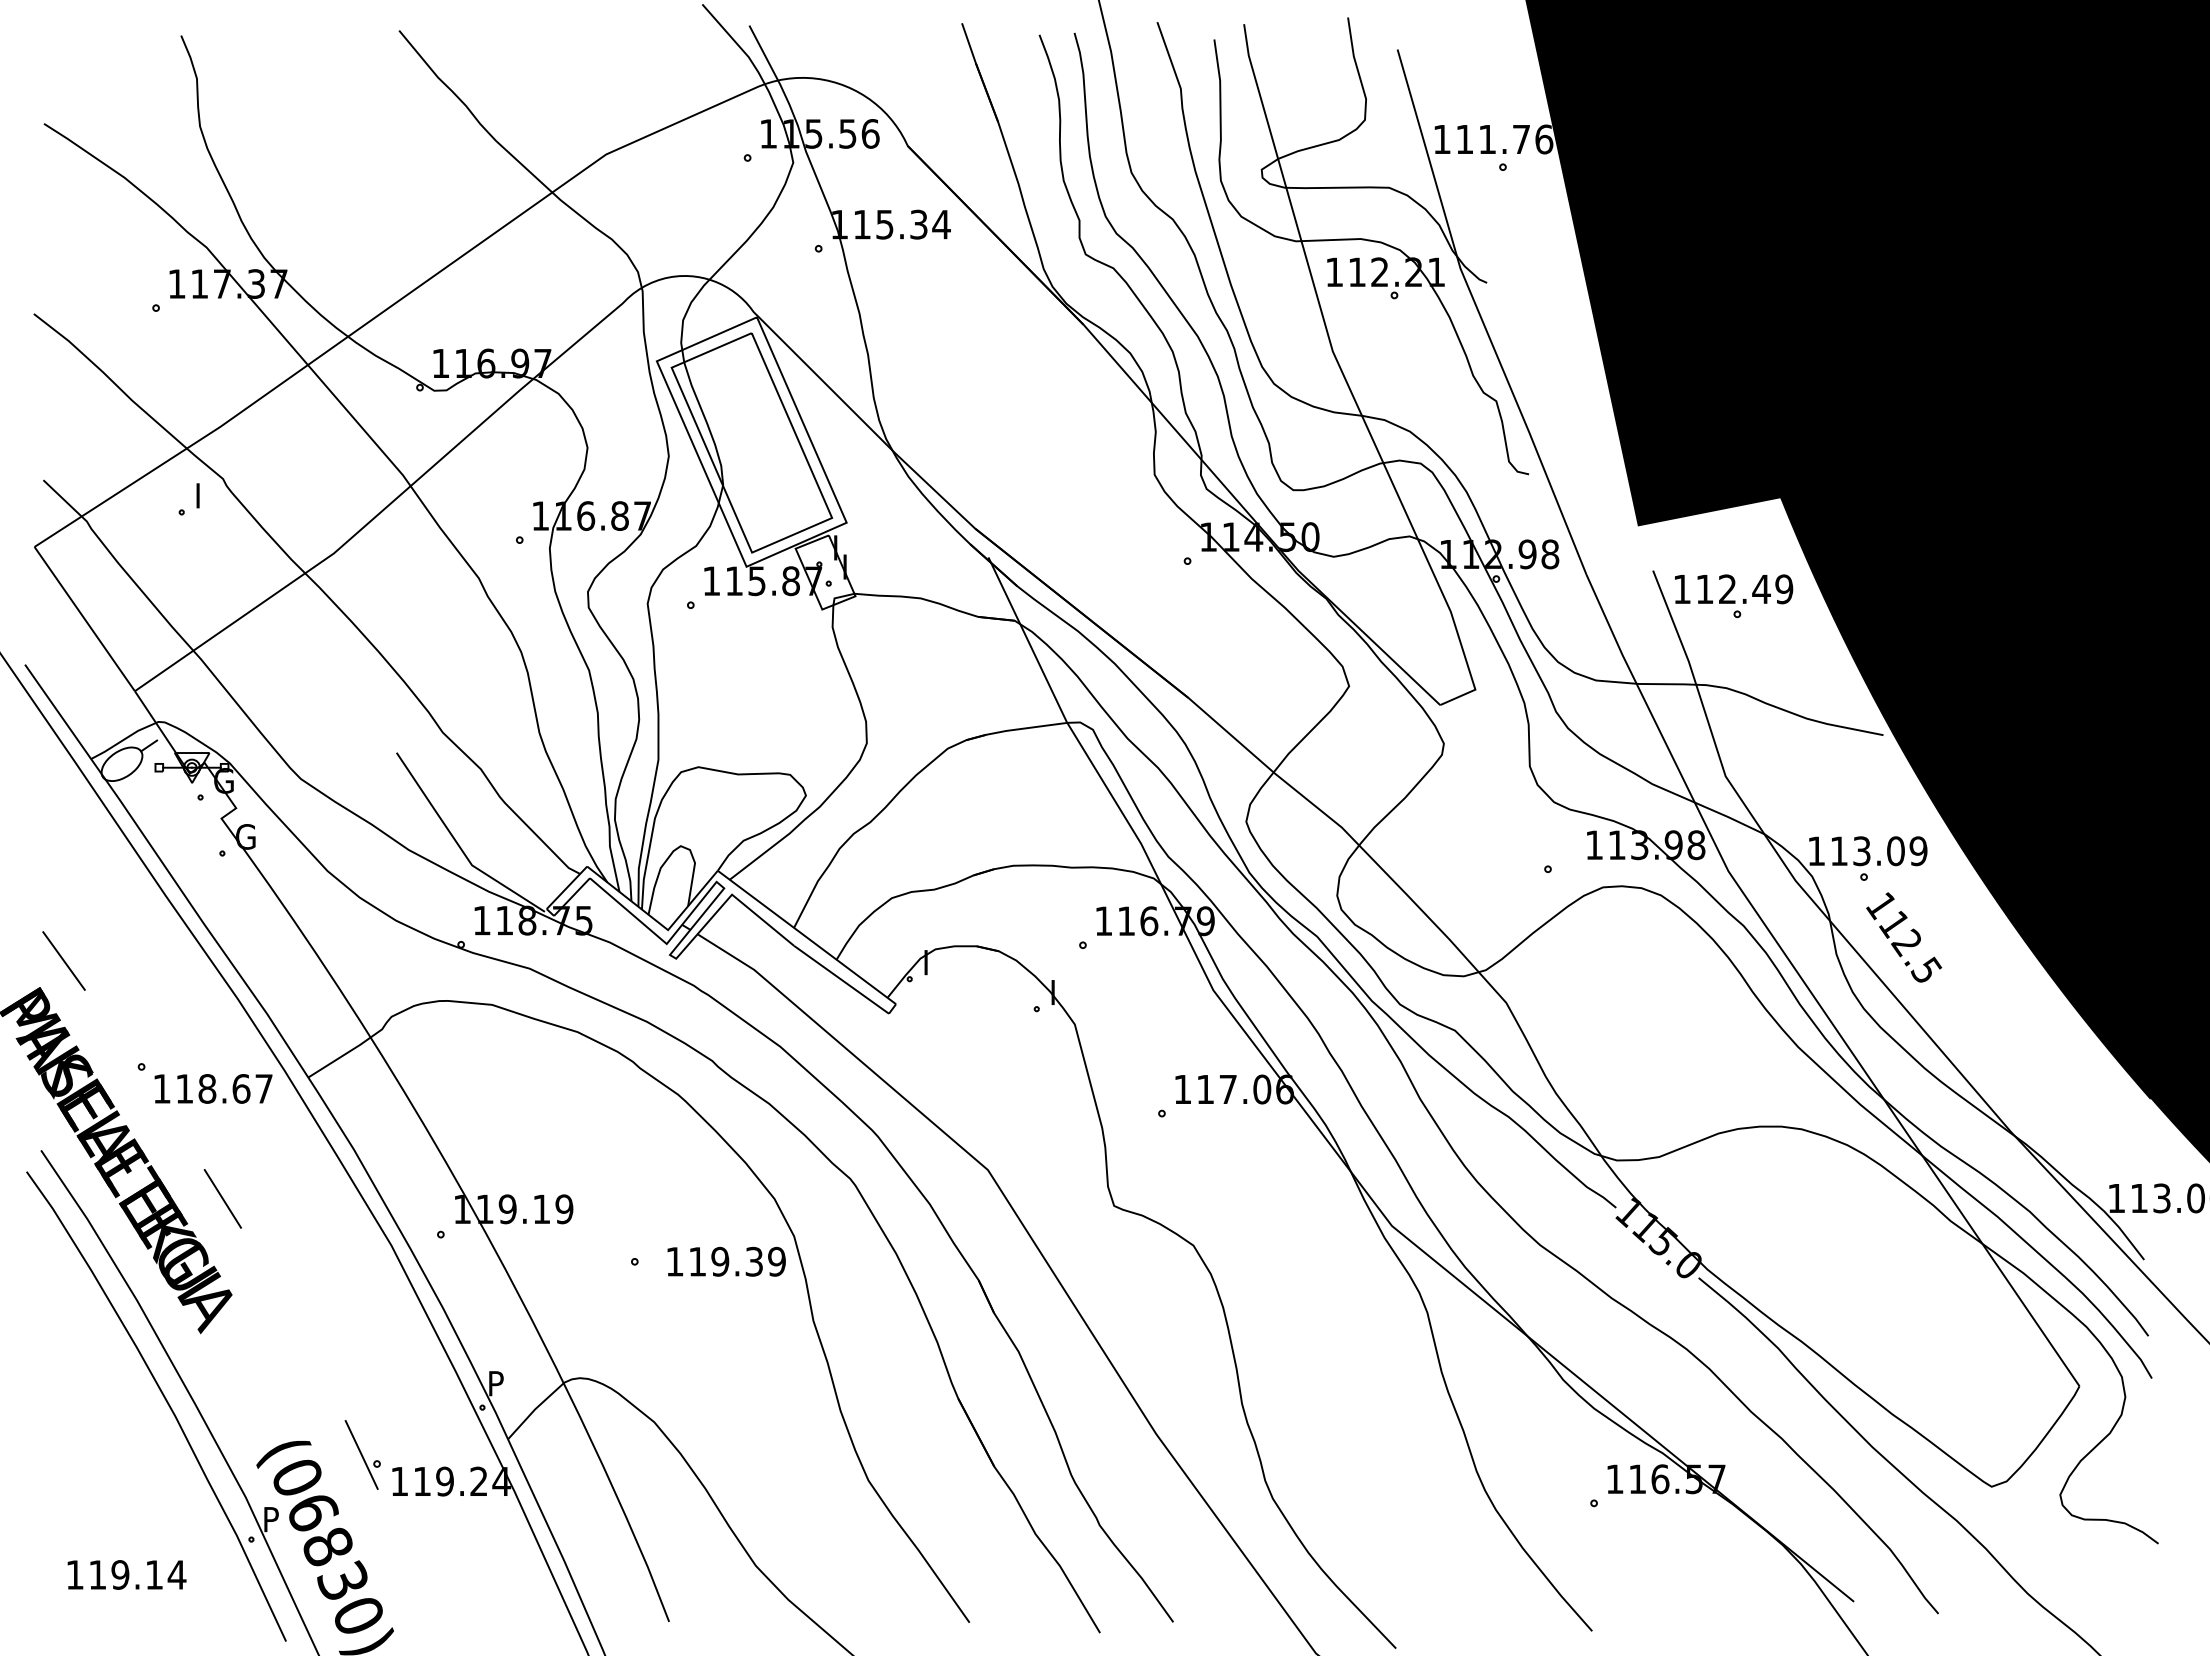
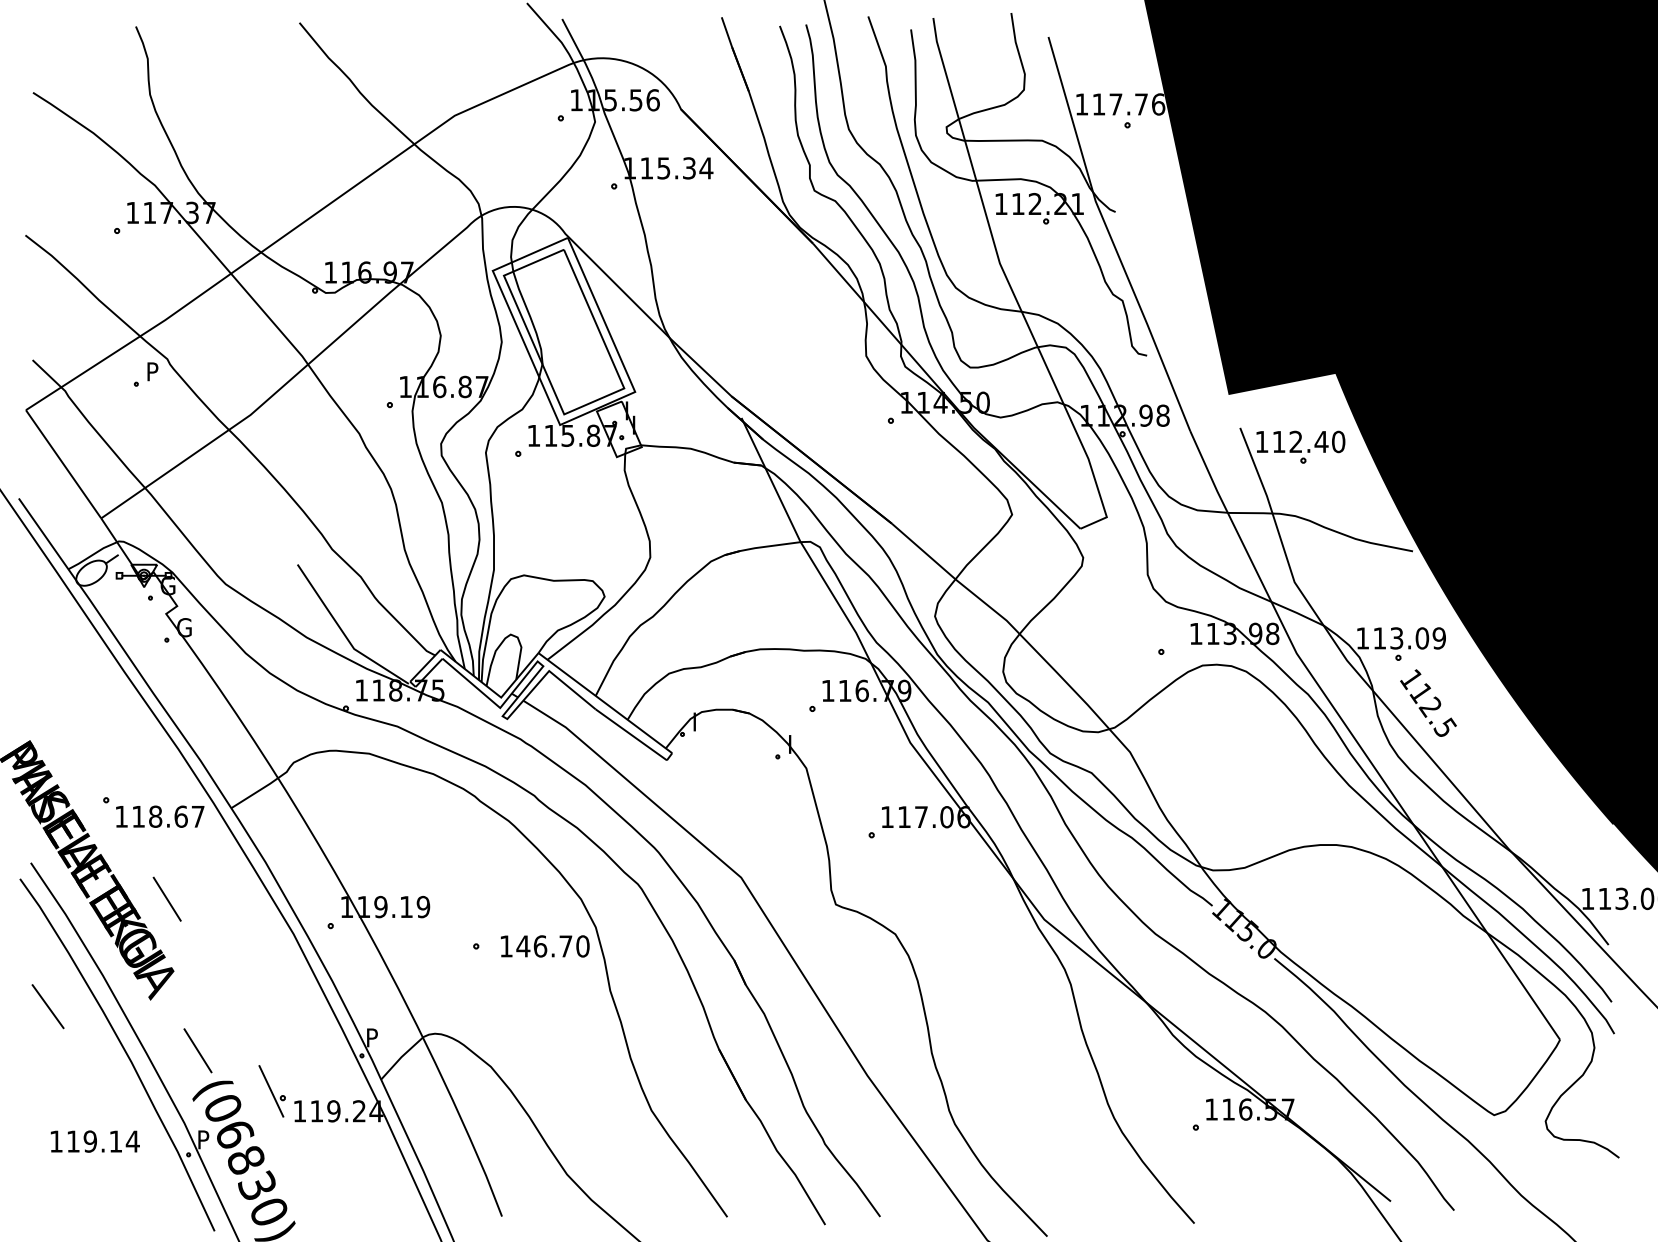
text: (1487, 139) -> (1115, 104), 111.76 -> 117.76
text: (205, 490) -> (154, 367), I -> P
text: (1784, 589) -> (1338, 442), 112.49 -> 112.40
line: (63, 960) -> (47, 1006), moved
text: (736, 1261) -> (552, 946), 119.39 -> 146.70
line: (263, 1400) -> (197, 1050), added
text: (126, 1574) -> (94, 1141), moved

